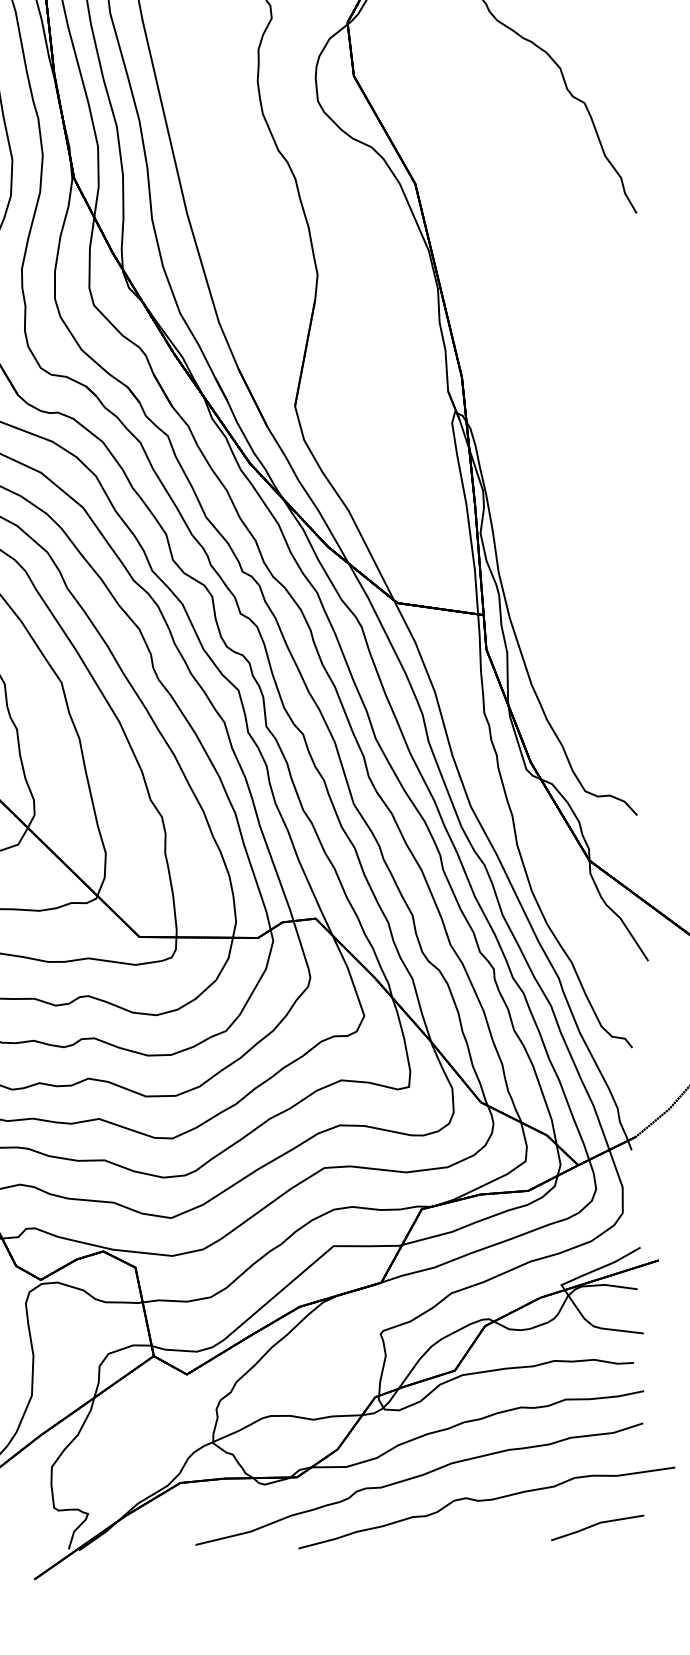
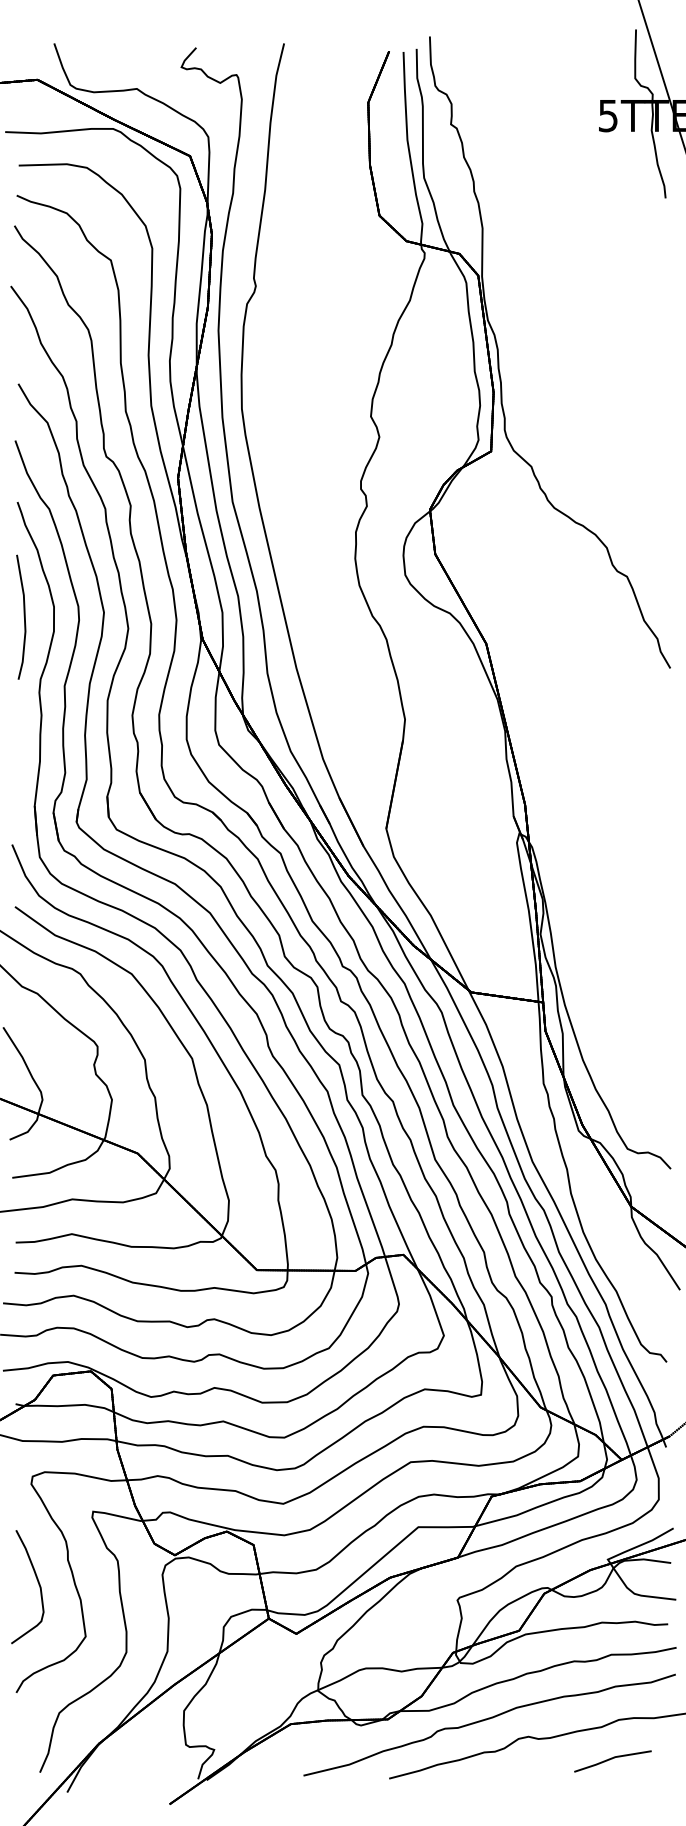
line: (597, 1525) -> (612, 1759), moved

